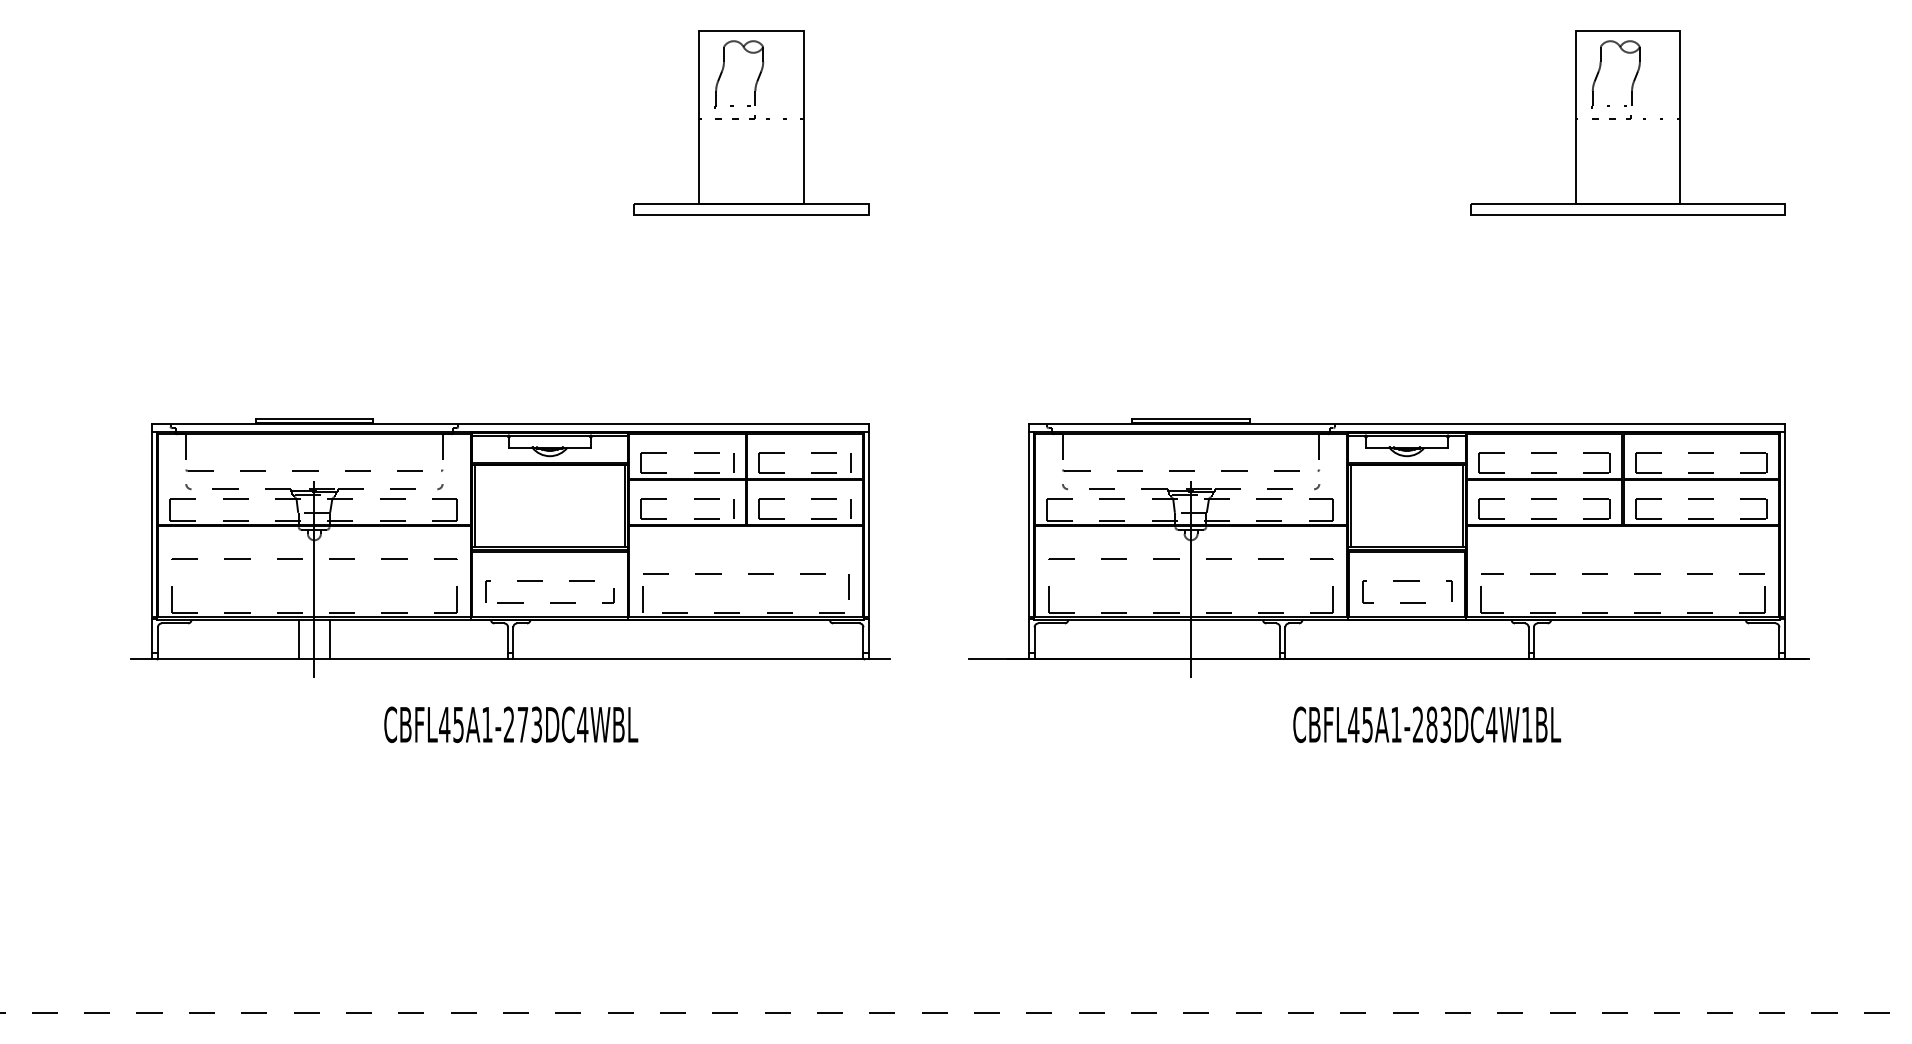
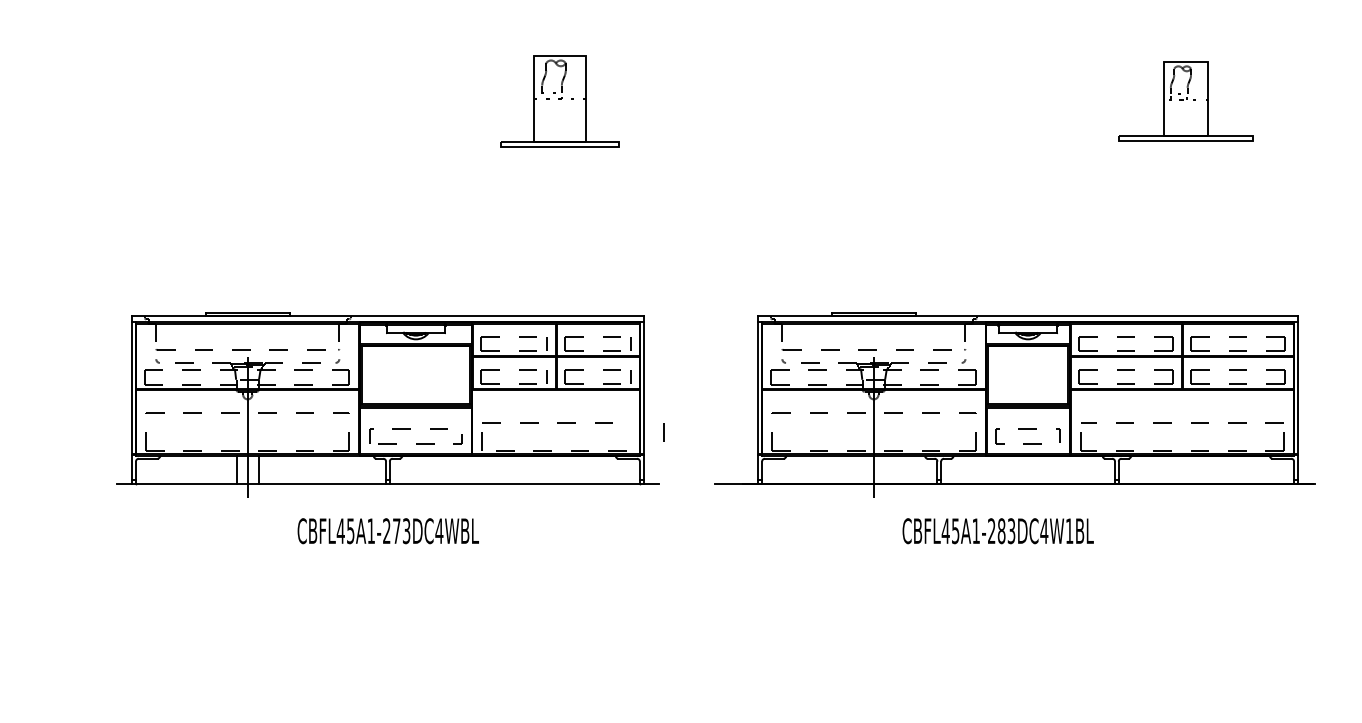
part: (751, 122) -> (559, 101), size x0.7
part: (1627, 122) -> (1185, 101), size x0.6
line: (848, 586) -> (663, 432), moved
text: (1427, 724) -> (998, 530), moved

